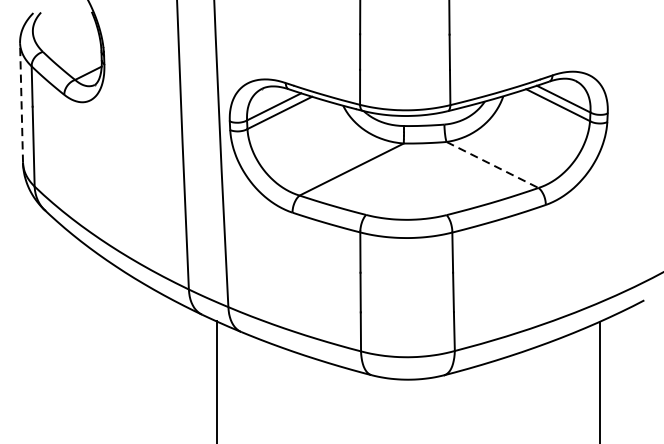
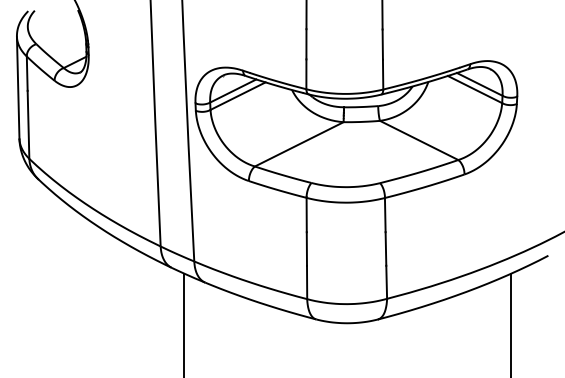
line: (21, 102) -> (18, 87), dashed -> solid
line: (492, 165) -> (419, 140), dashed -> solid

